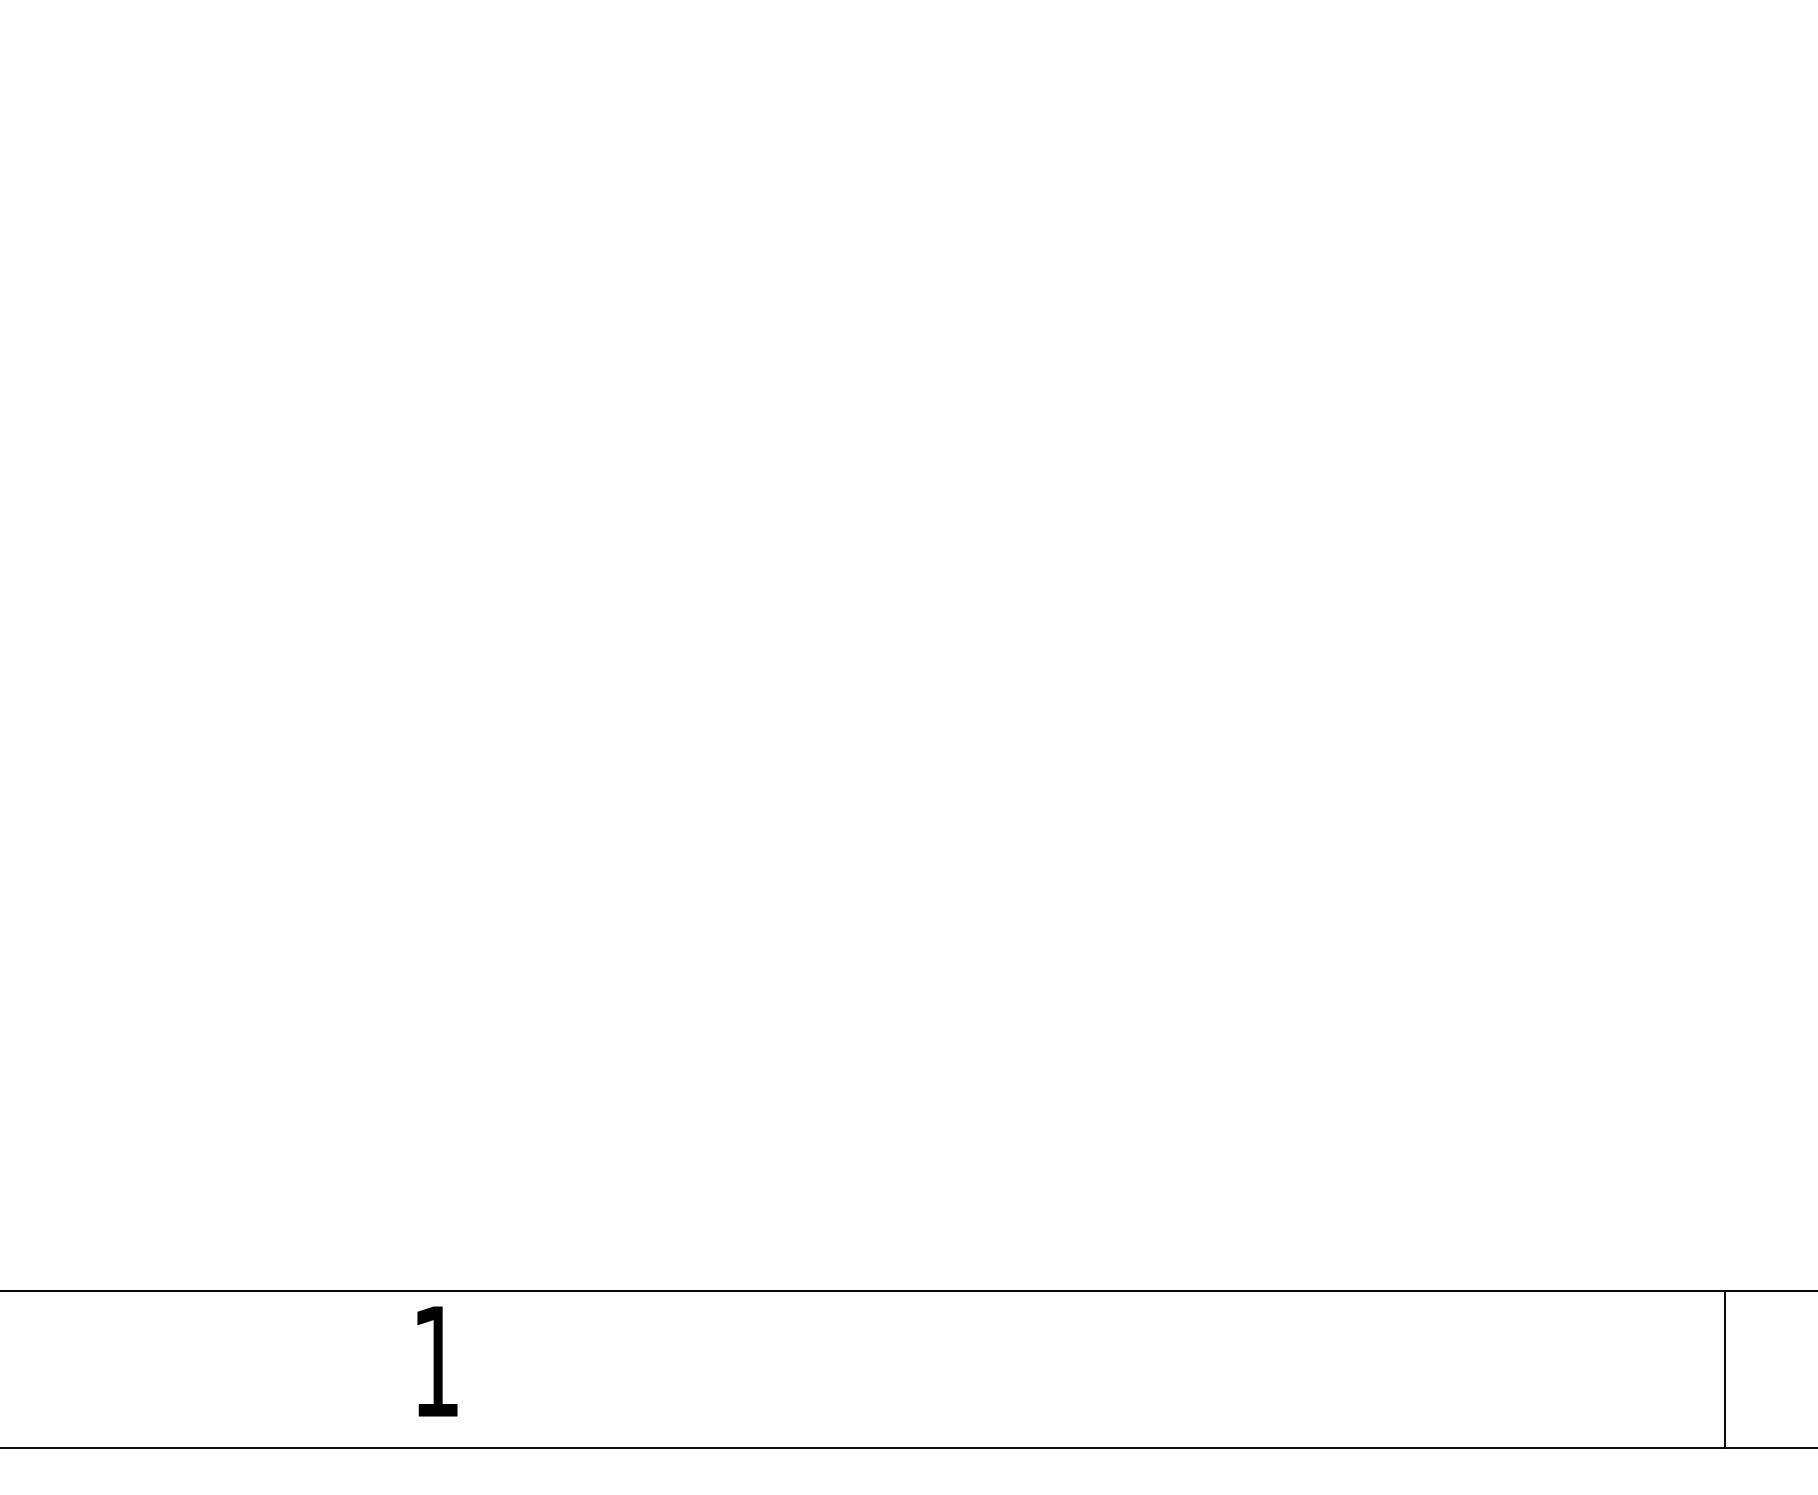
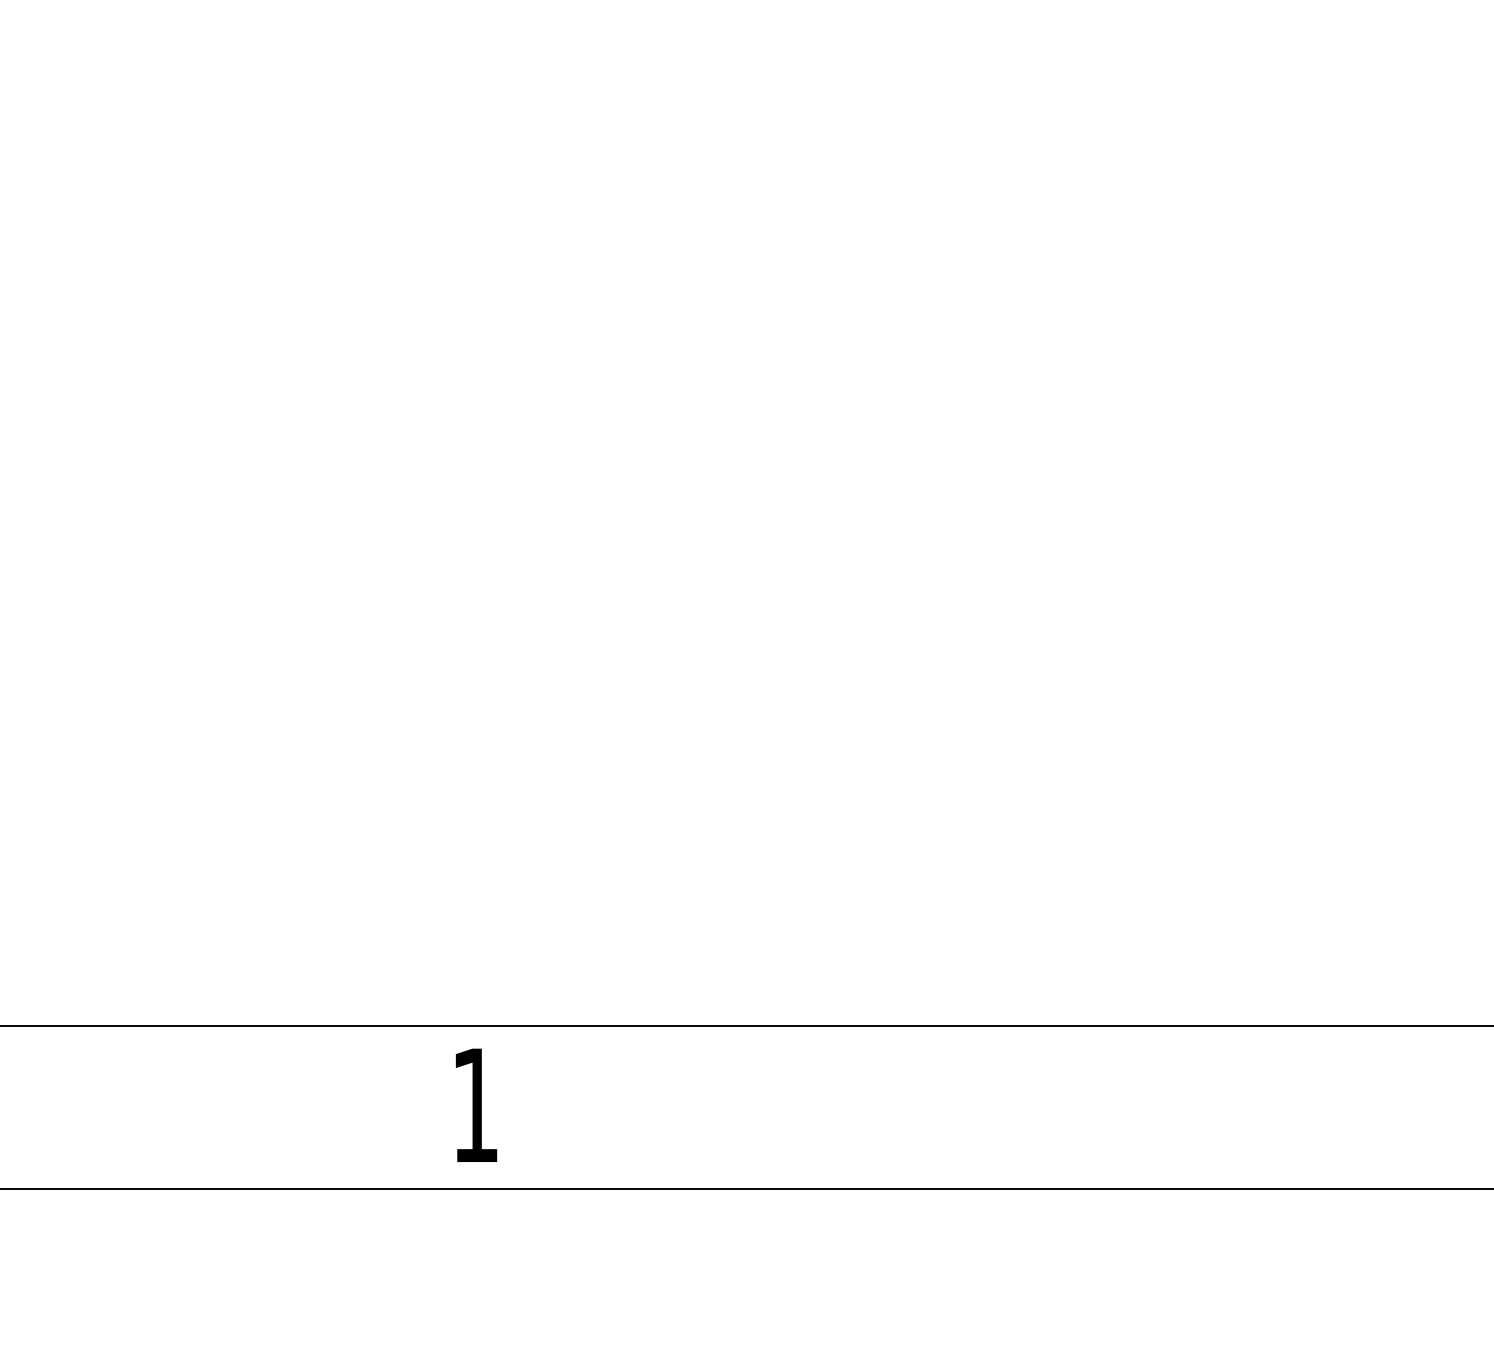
text: (437, 1361) -> (476, 1105), moved

